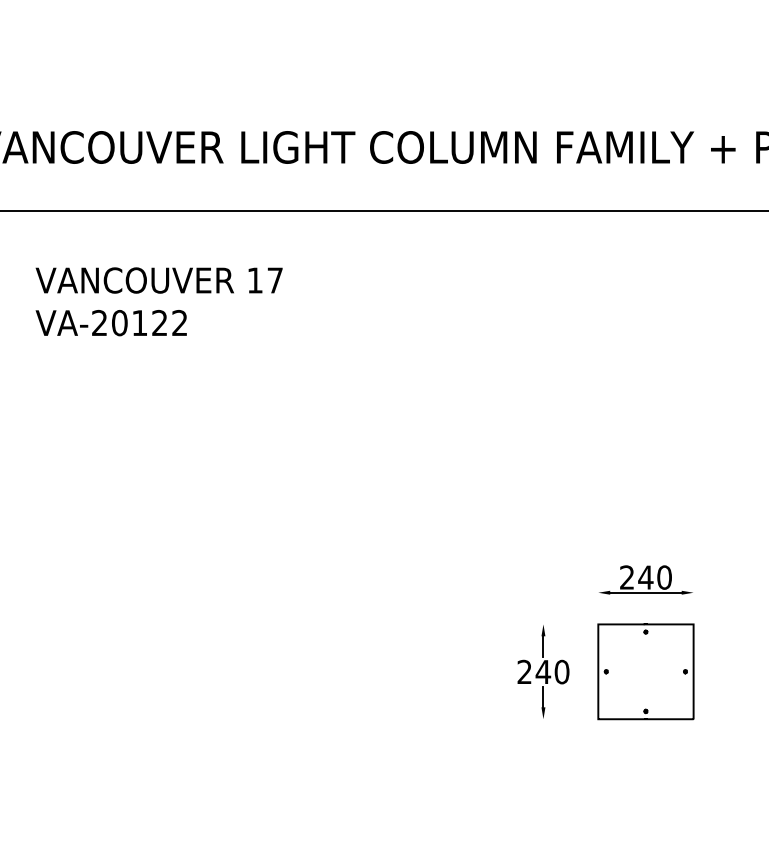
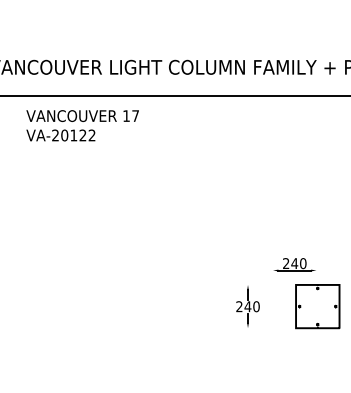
text: (158, 301) -> (82, 125), moved
part: (645, 671) -> (317, 306), moved

